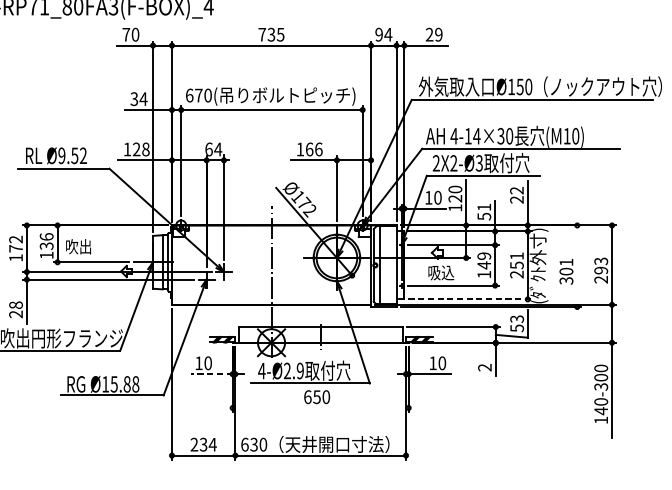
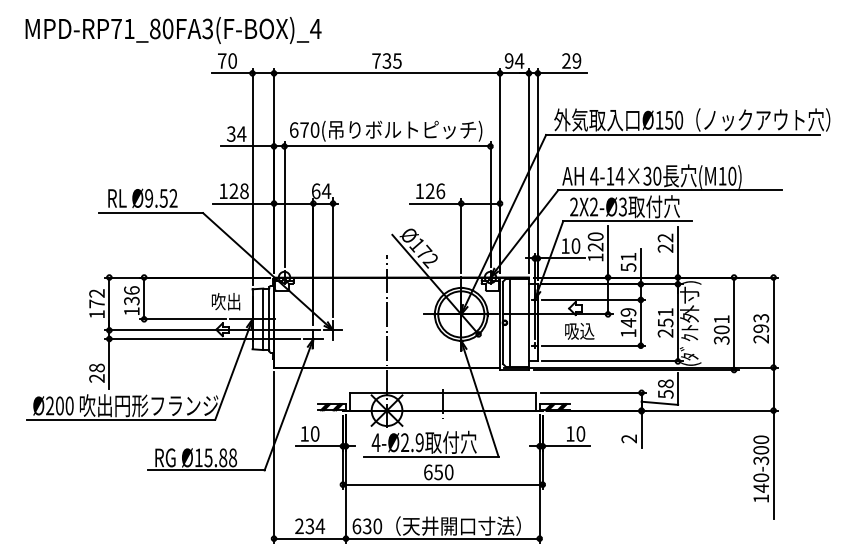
text: (309, 149) -> (430, 191), 166 -> 126
text: (78, 246) -> (225, 301), moved
line: (577, 265) -> (734, 323), added
line: (471, 299) -> (613, 361), dashed -> solid
text: (516, 318) -> (665, 383), 53 -> 58
line: (212, 374) -> (319, 446), dashed -> solid
line: (320, 407) -> (442, 484), added

